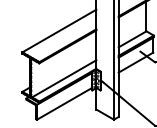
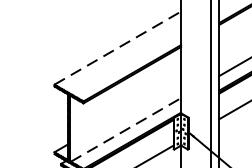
line: (59, 31) -> (118, 48), solid -> dashed
line: (64, 78) -> (126, 129), solid -> dashed

